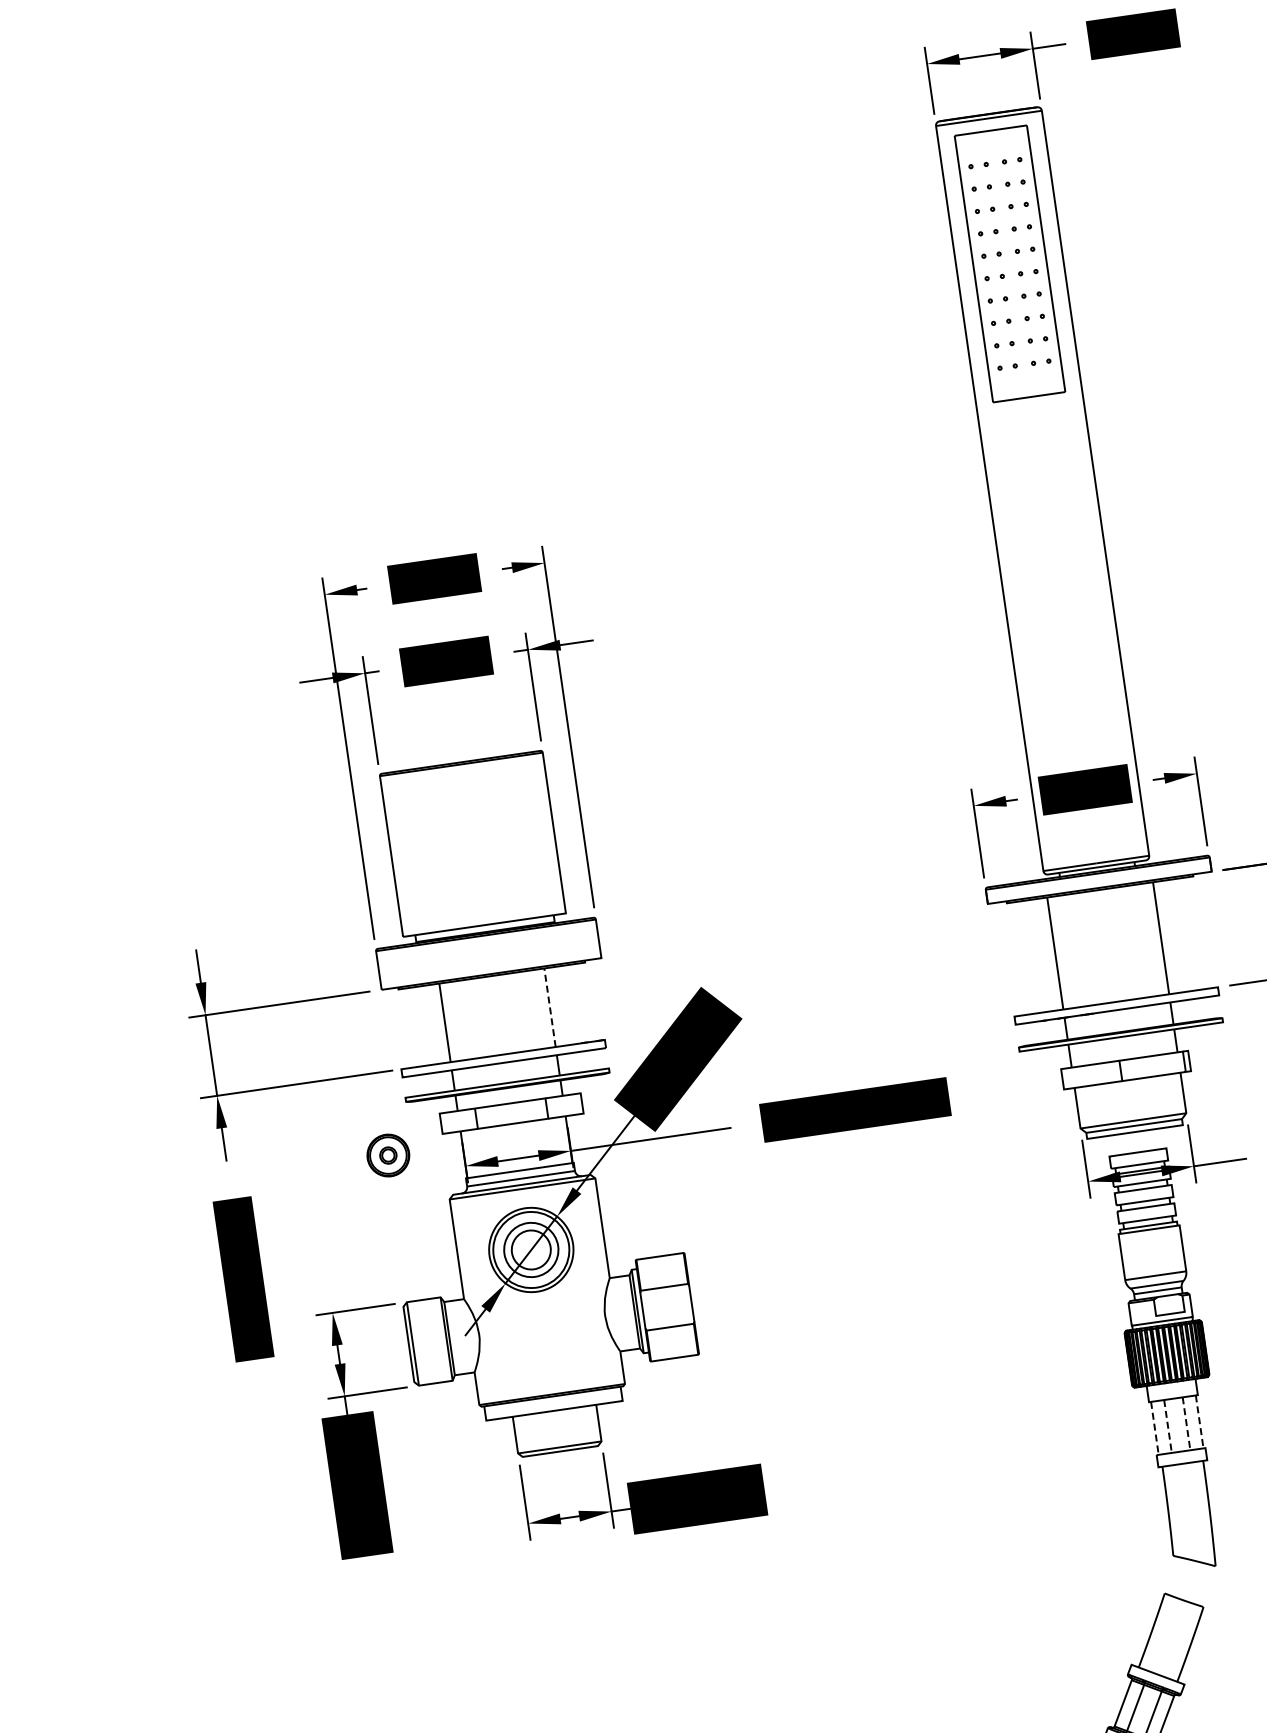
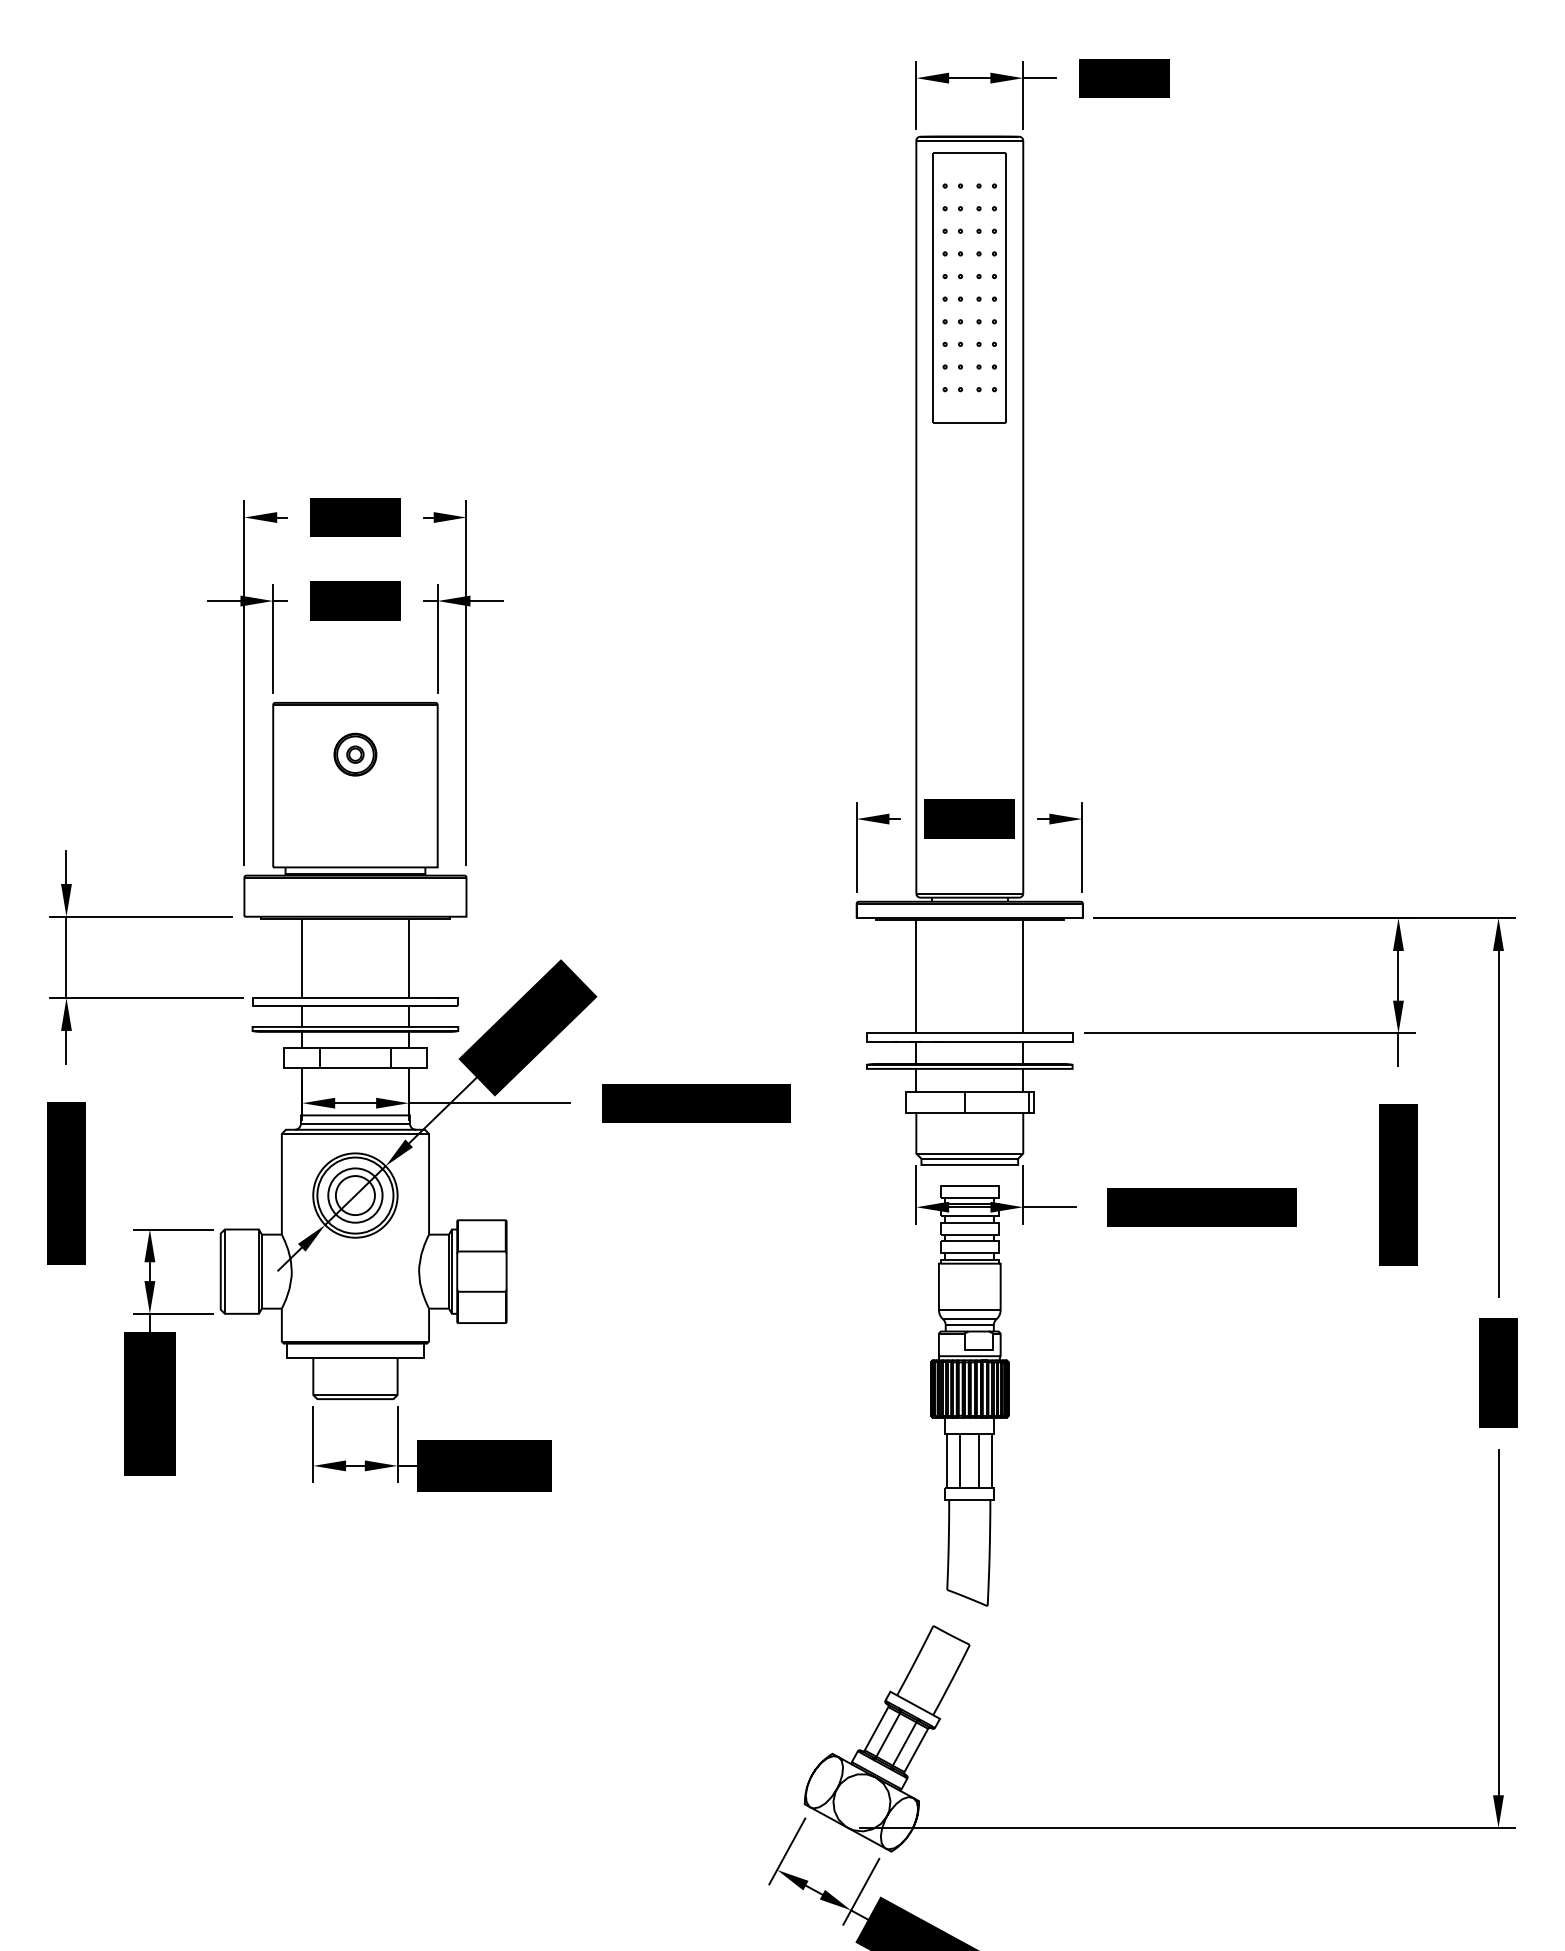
line: (550, 1007) -> (408, 958), dashed -> solid
part: (388, 1155) -> (355, 754), moved
line: (1199, 1422) -> (992, 1461), dashed -> solid
line: (1186, 1424) -> (979, 1461), dashed -> solid
line: (1168, 1426) -> (960, 1461), dashed -> solid
line: (1155, 1428) -> (947, 1461), dashed -> solid

